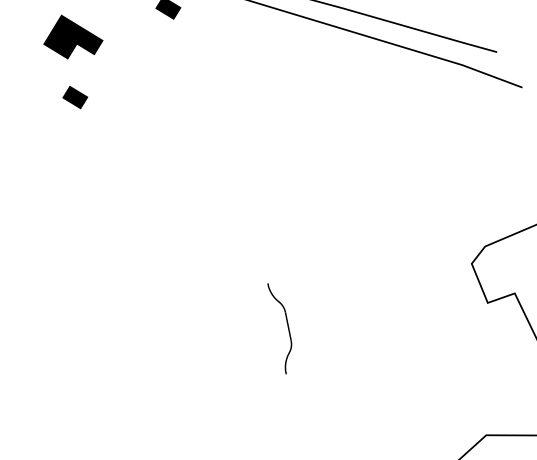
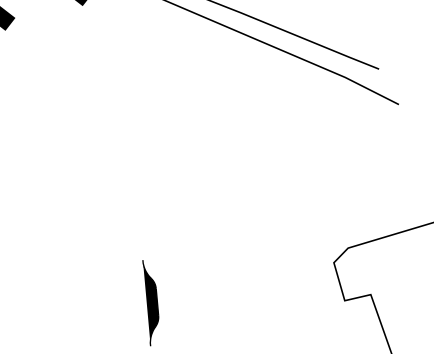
fill: (279, 328) -> (149, 303), added

